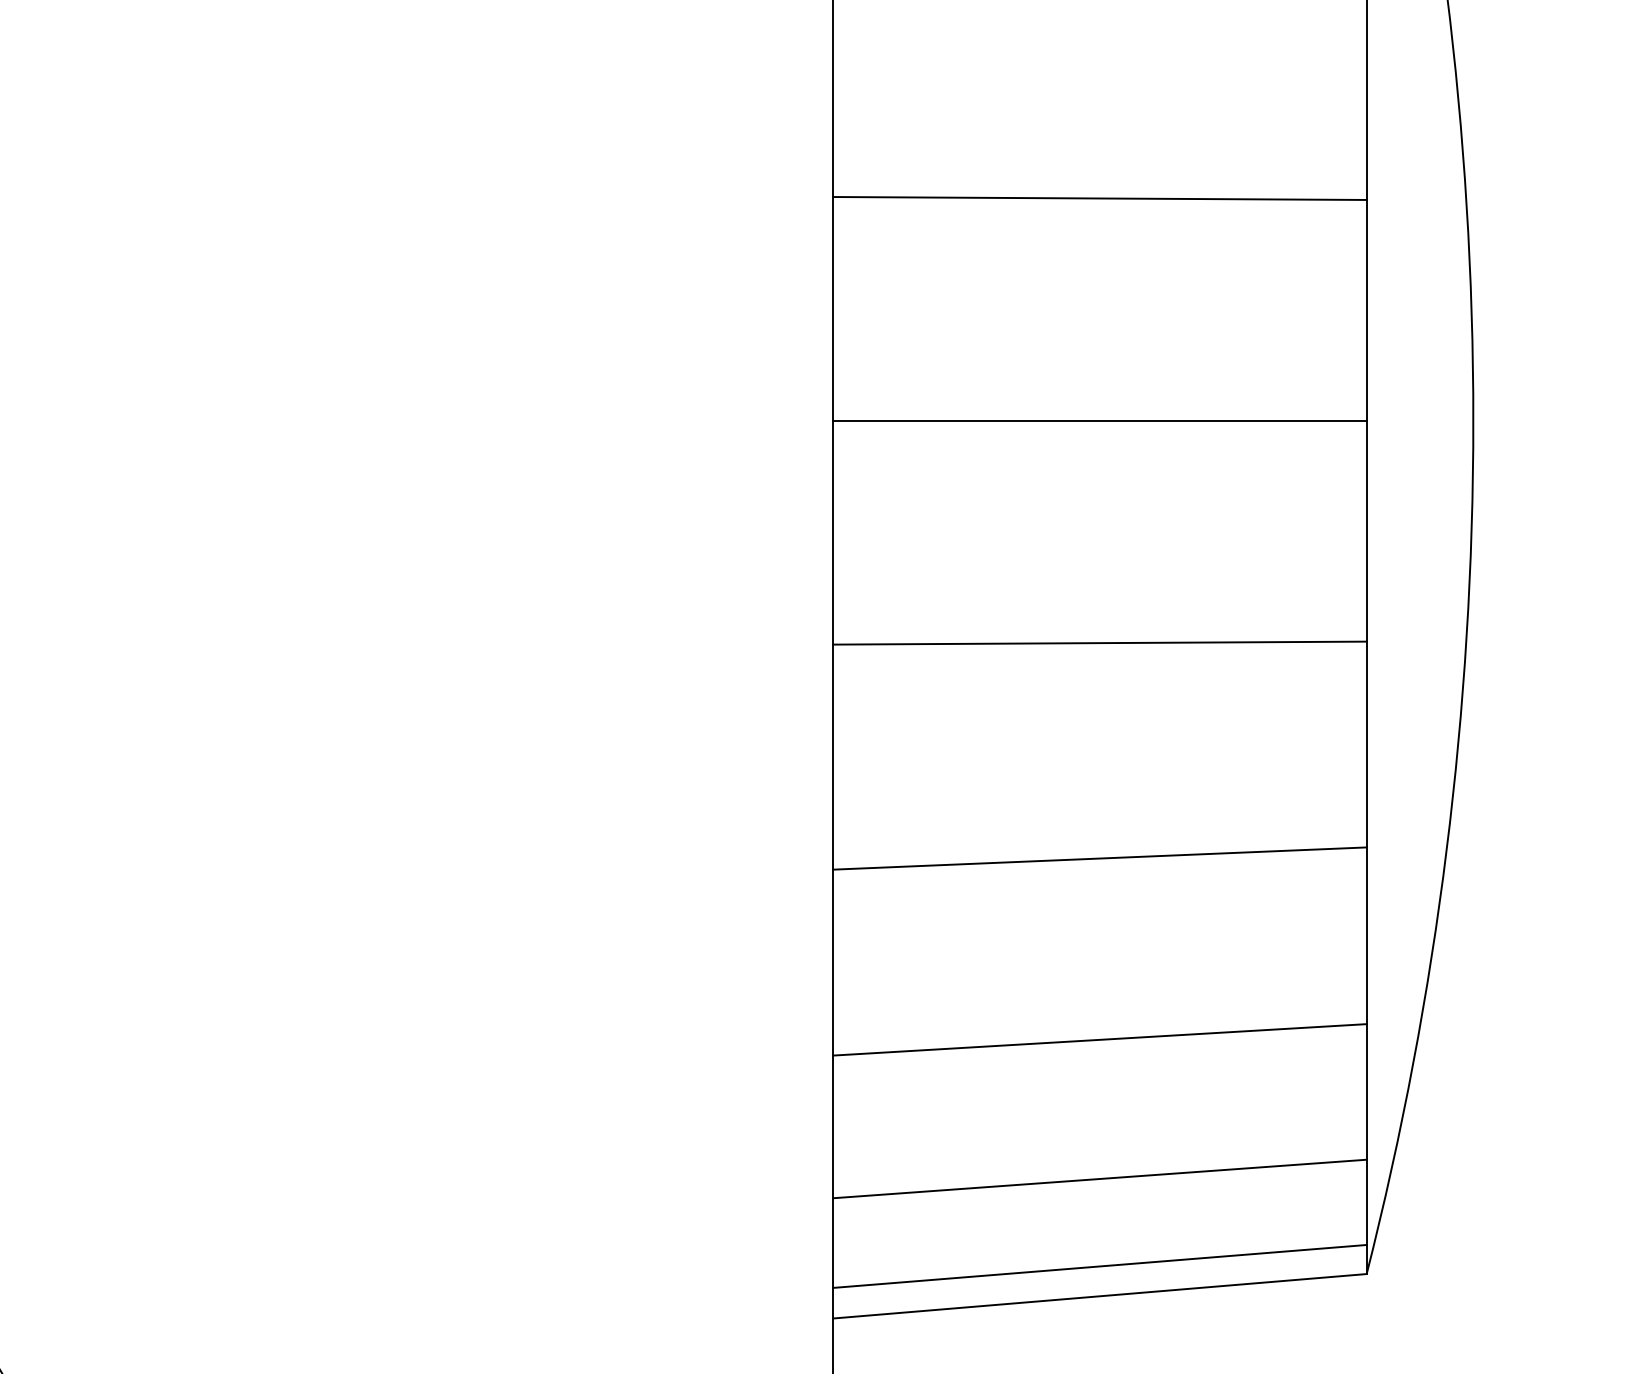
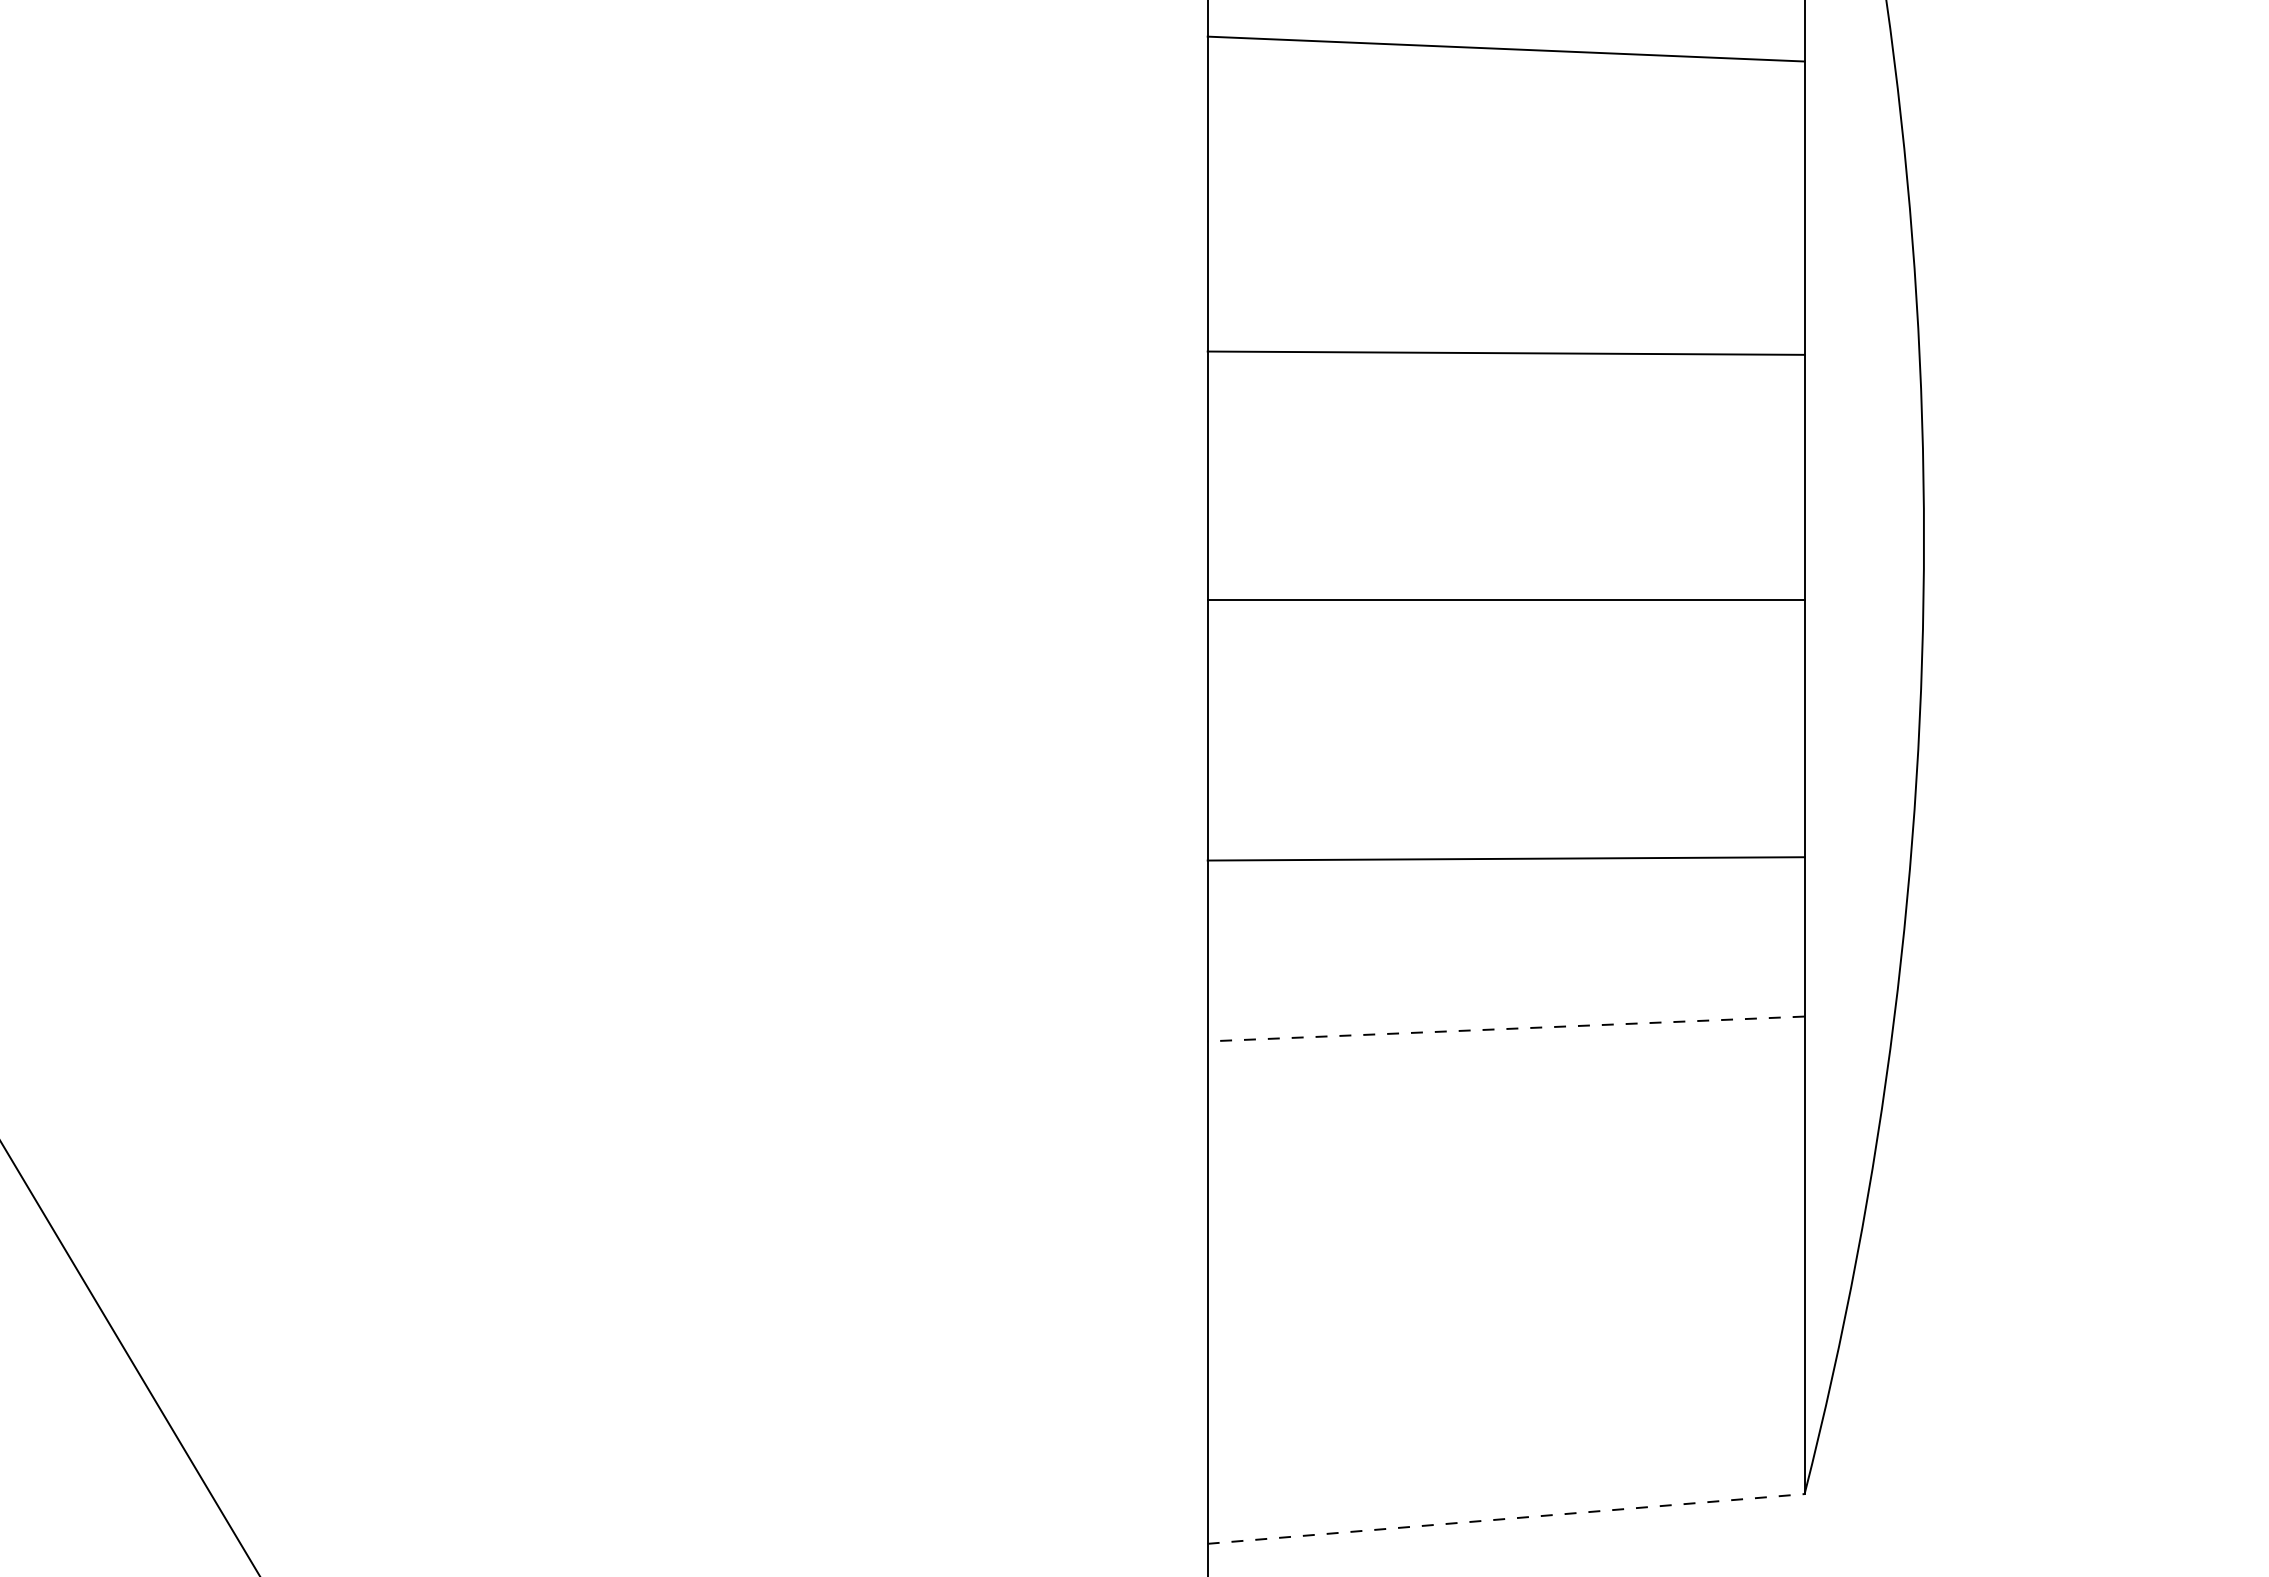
line: (1099, 197) -> (1505, 352), moved
line: (1099, 421) -> (1505, 600), moved
line: (1099, 642) -> (1505, 858), moved
line: (1100, 858) -> (1506, 1029), solid -> dashed
line: (1099, 1039) -> (1505, 1231), removed
line: (1099, 1178) -> (1505, 1387), removed
line: (1099, 1266) -> (1505, 1485), removed
line: (1100, 1295) -> (1506, 1518), solid -> dashed

